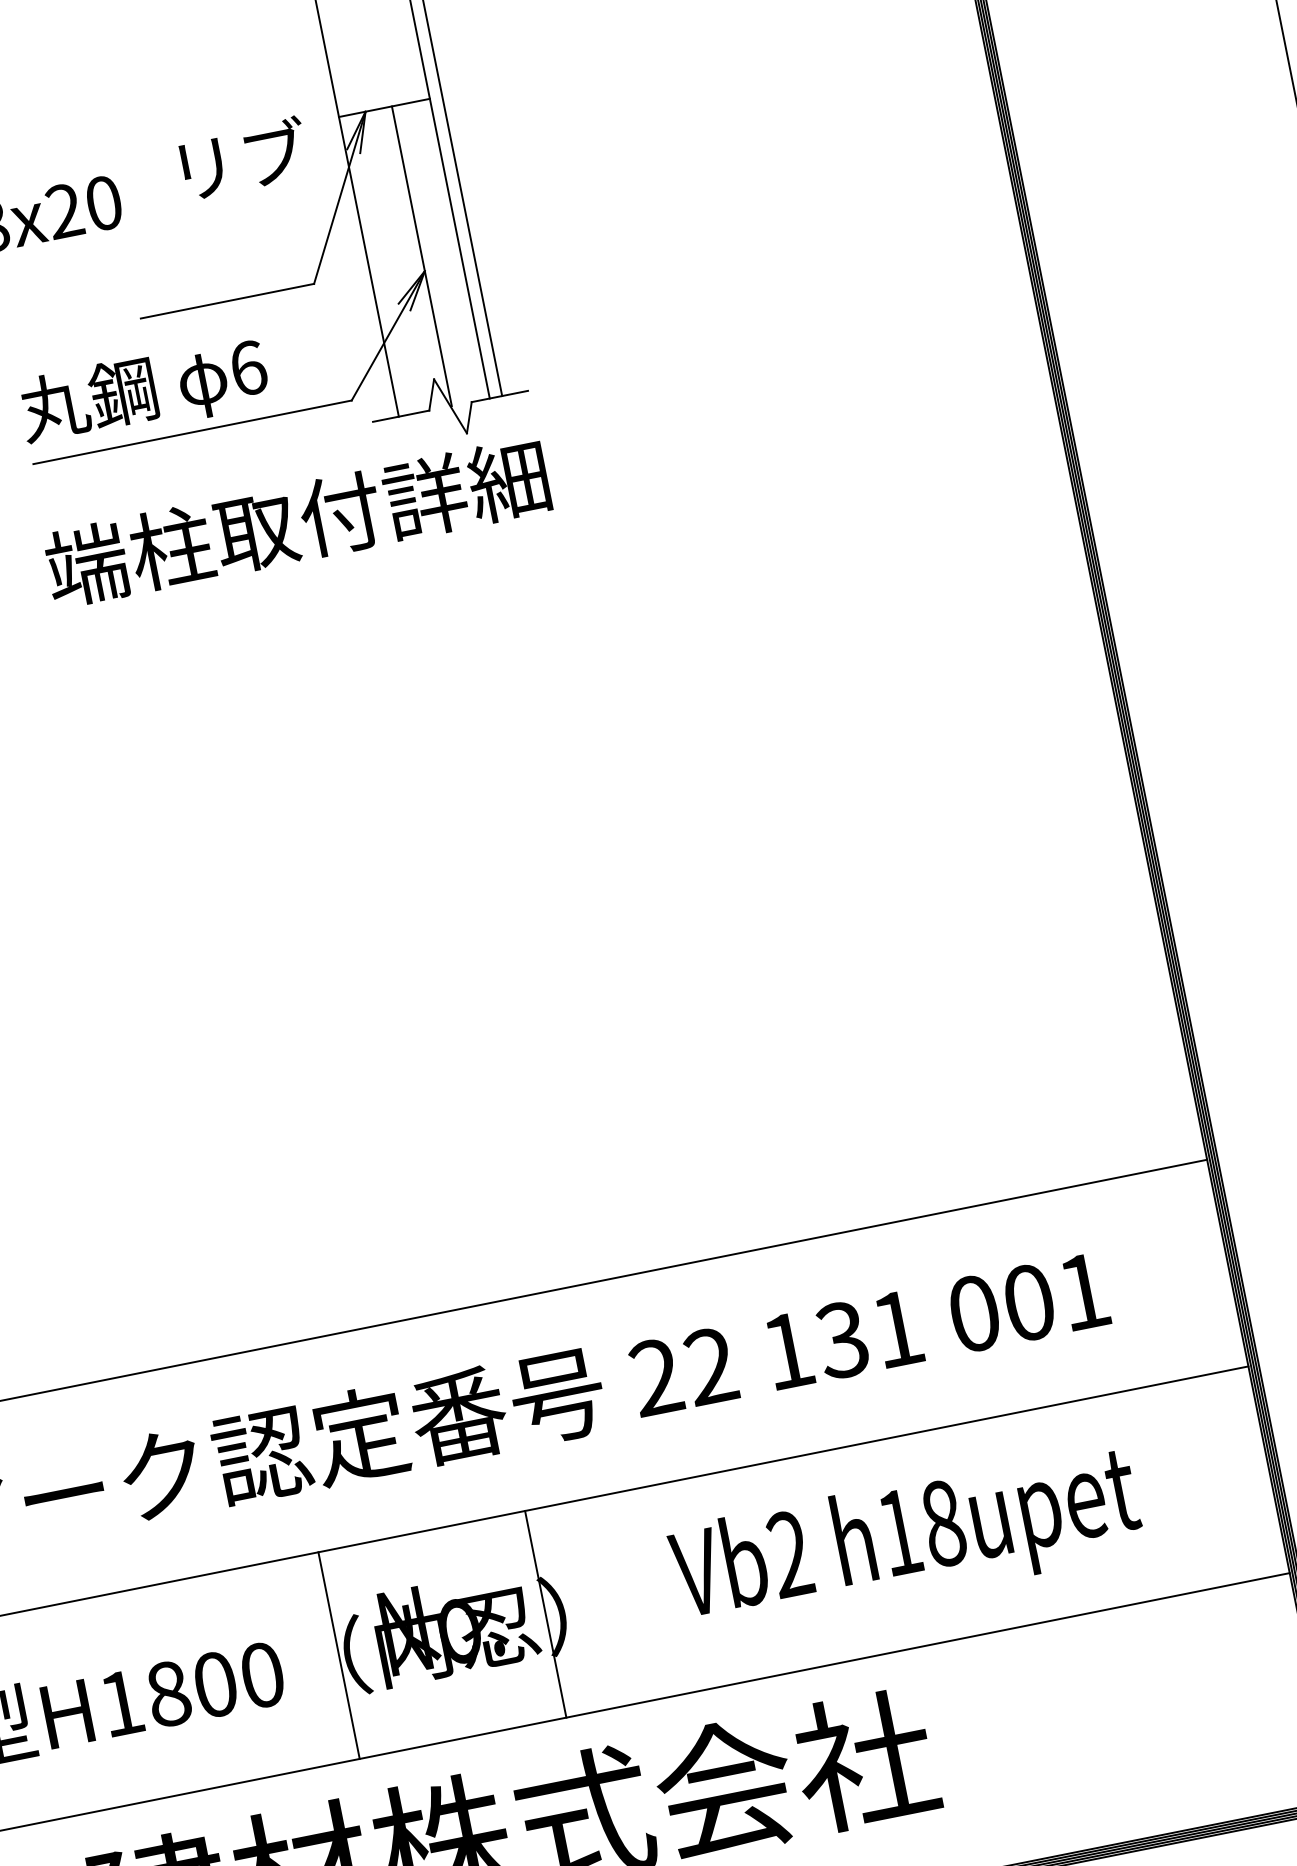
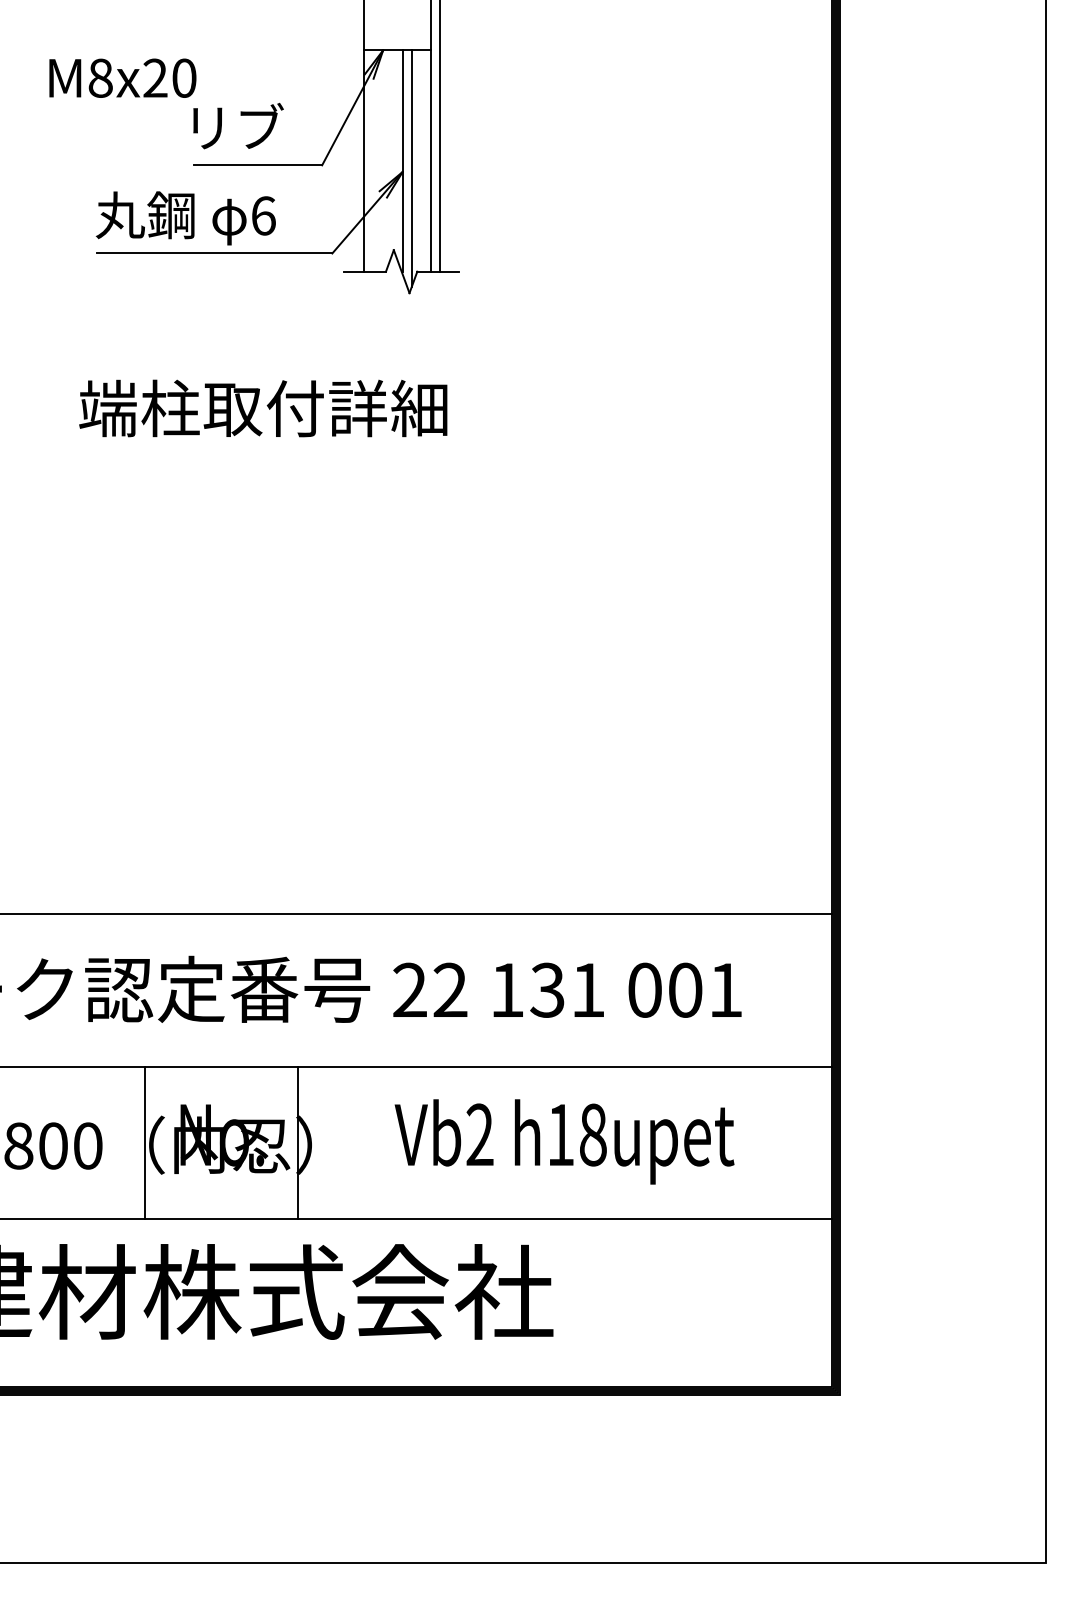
text: (244, 157) -> (238, 125), moved
line: (435, 264) -> (411, 168), added
text: (297, 522) -> (263, 408), moved

